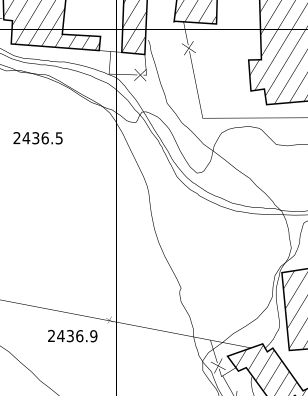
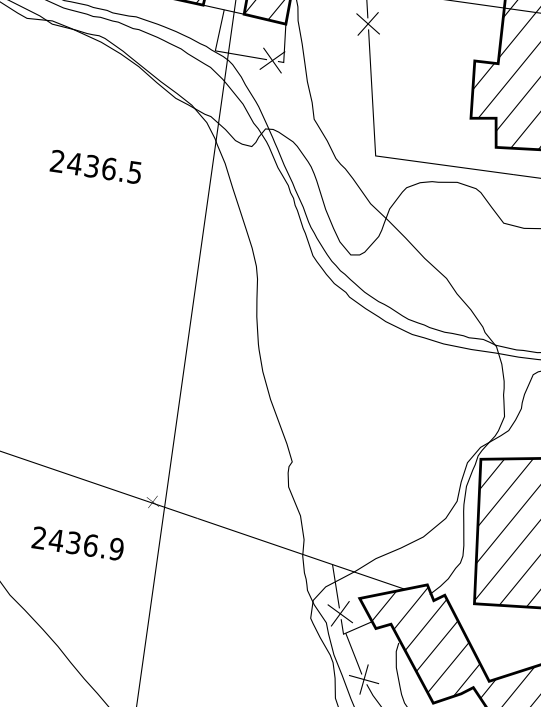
text: (37, 138) -> (95, 167), moved
text: (72, 335) -> (77, 542), moved

